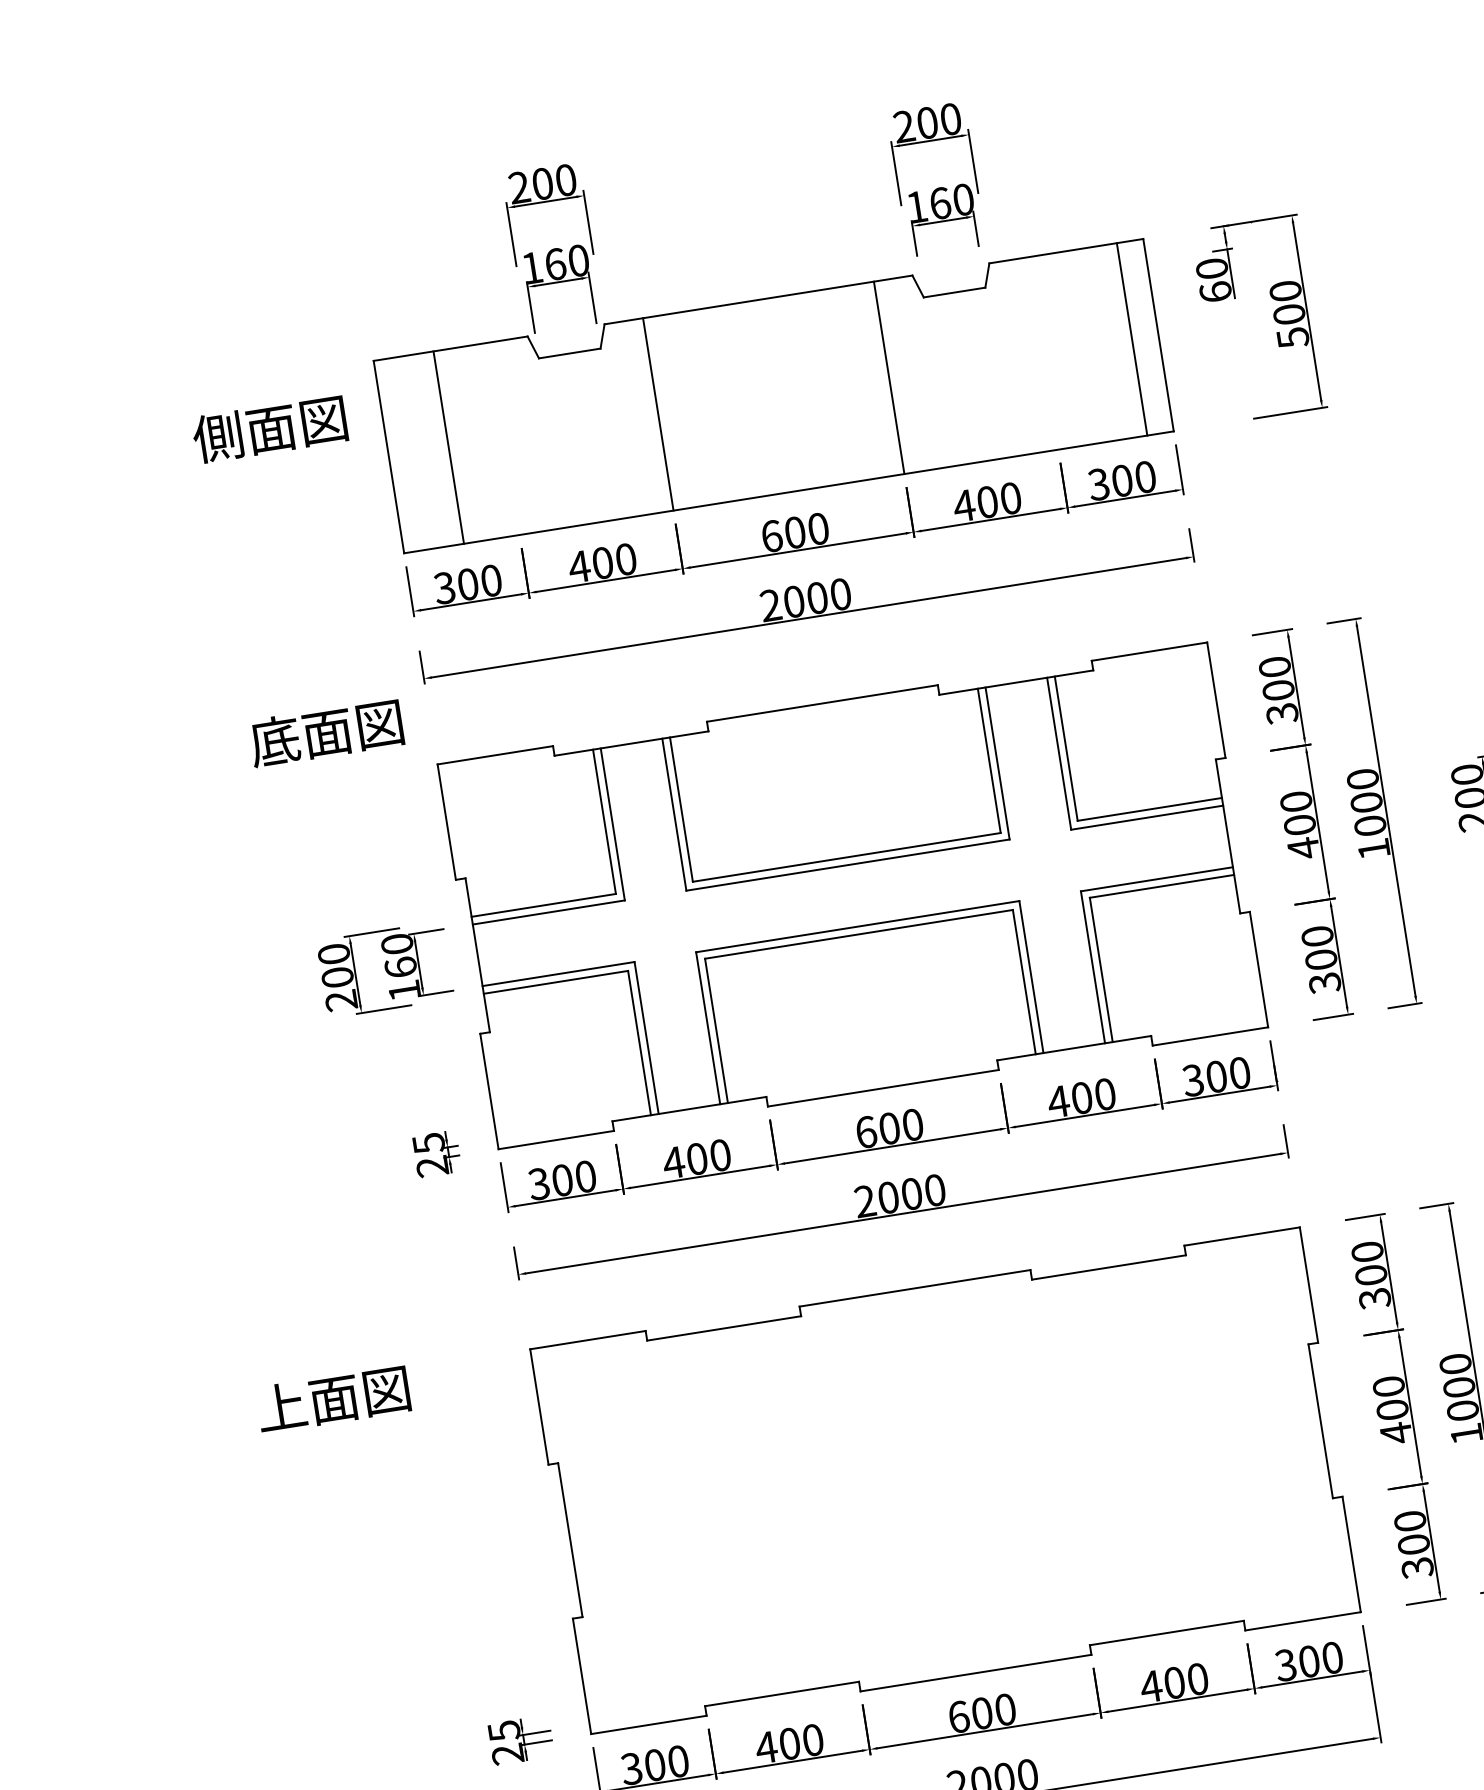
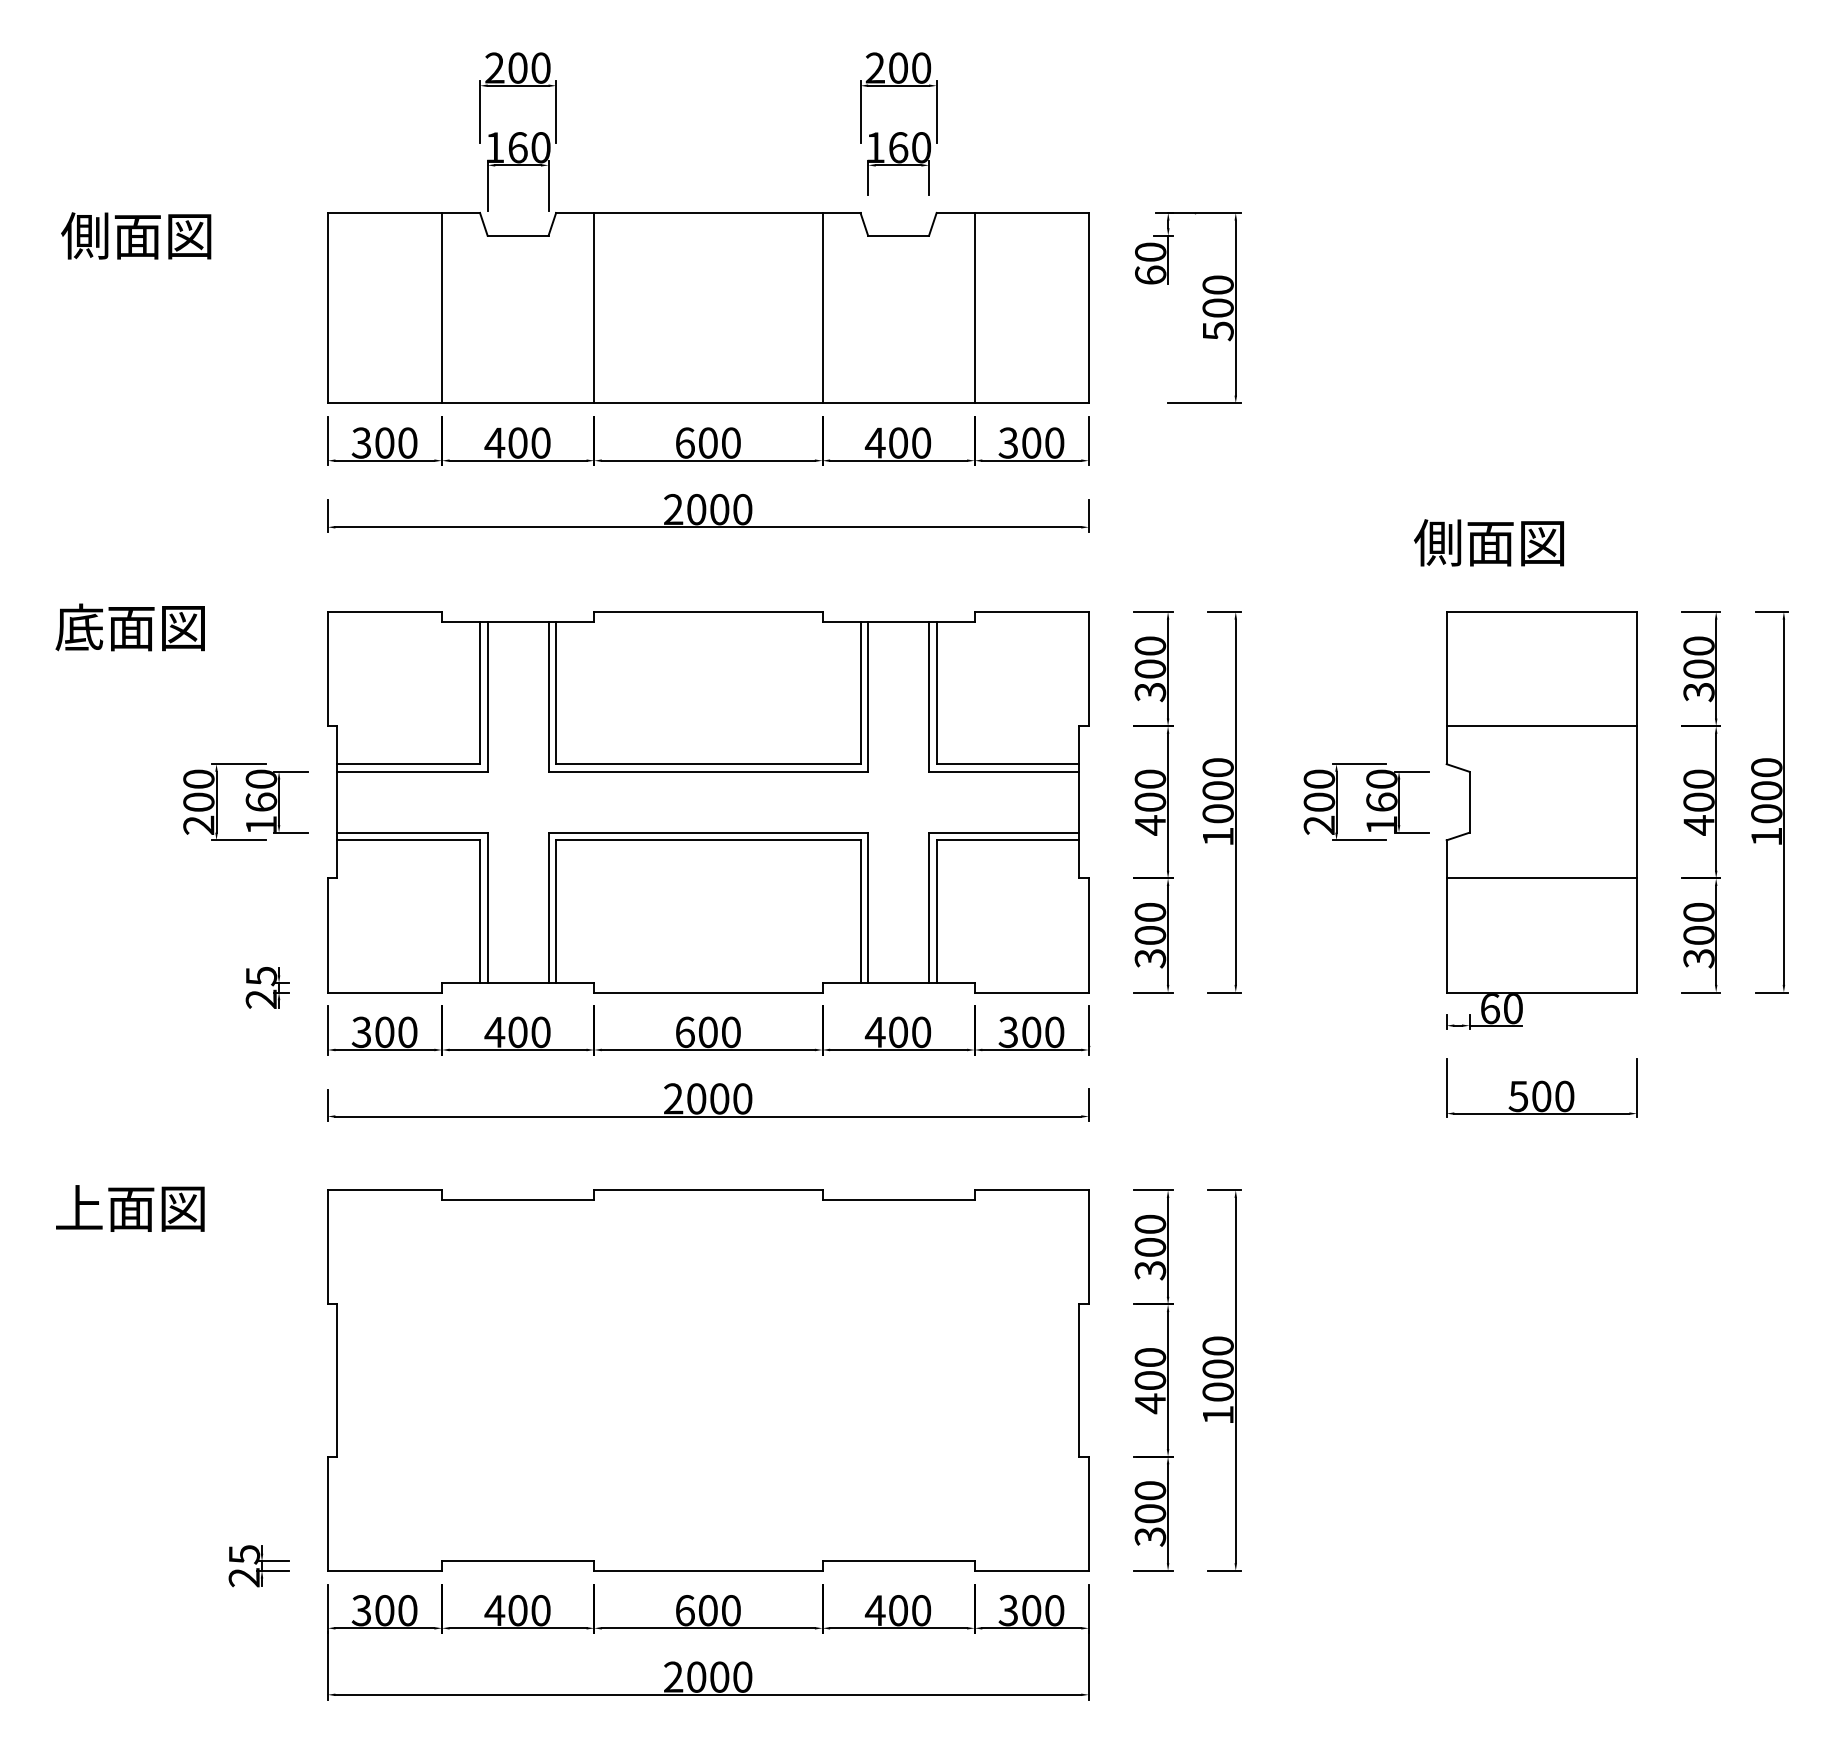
line: (1131, 338) -> (974, 307), moved
text: (270, 428) -> (136, 235), moved
line: (448, 447) -> (441, 307), moved
text: (325, 732) -> (129, 627), moved

